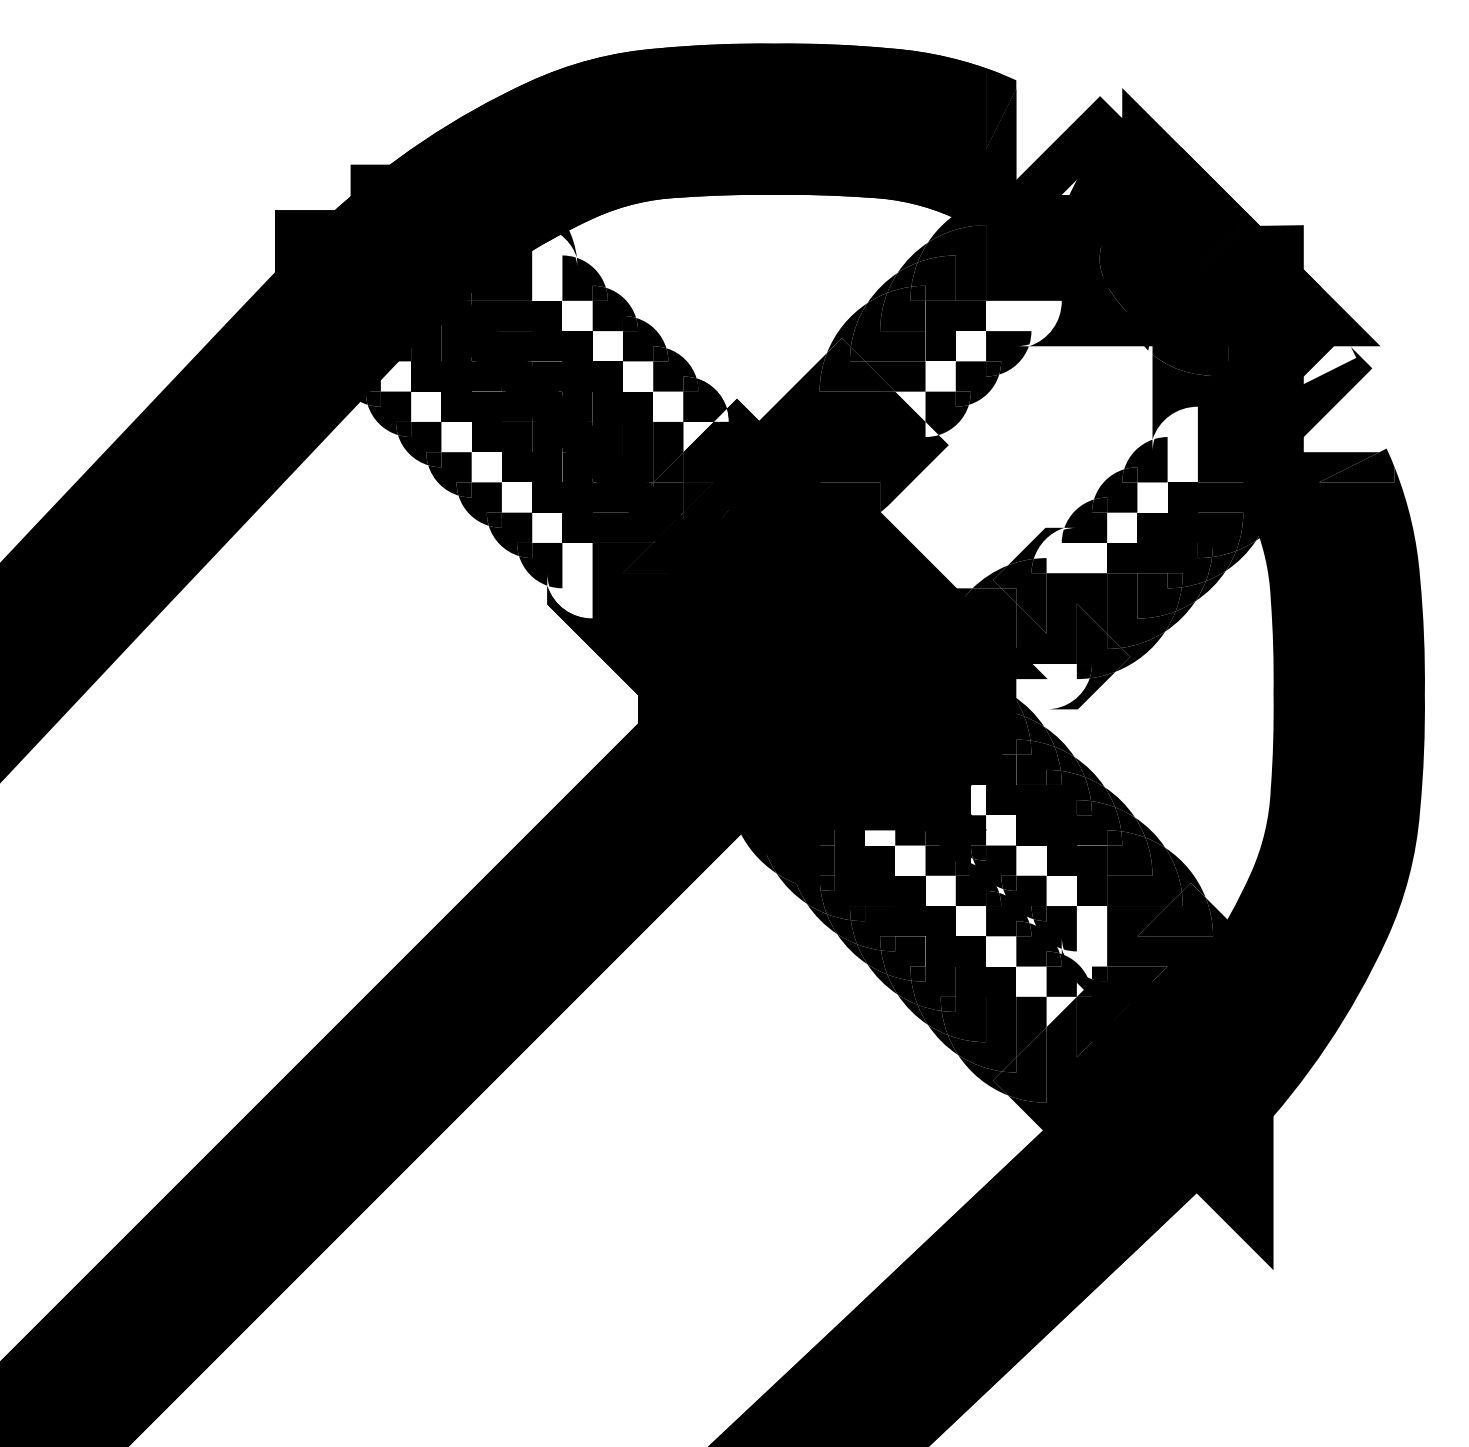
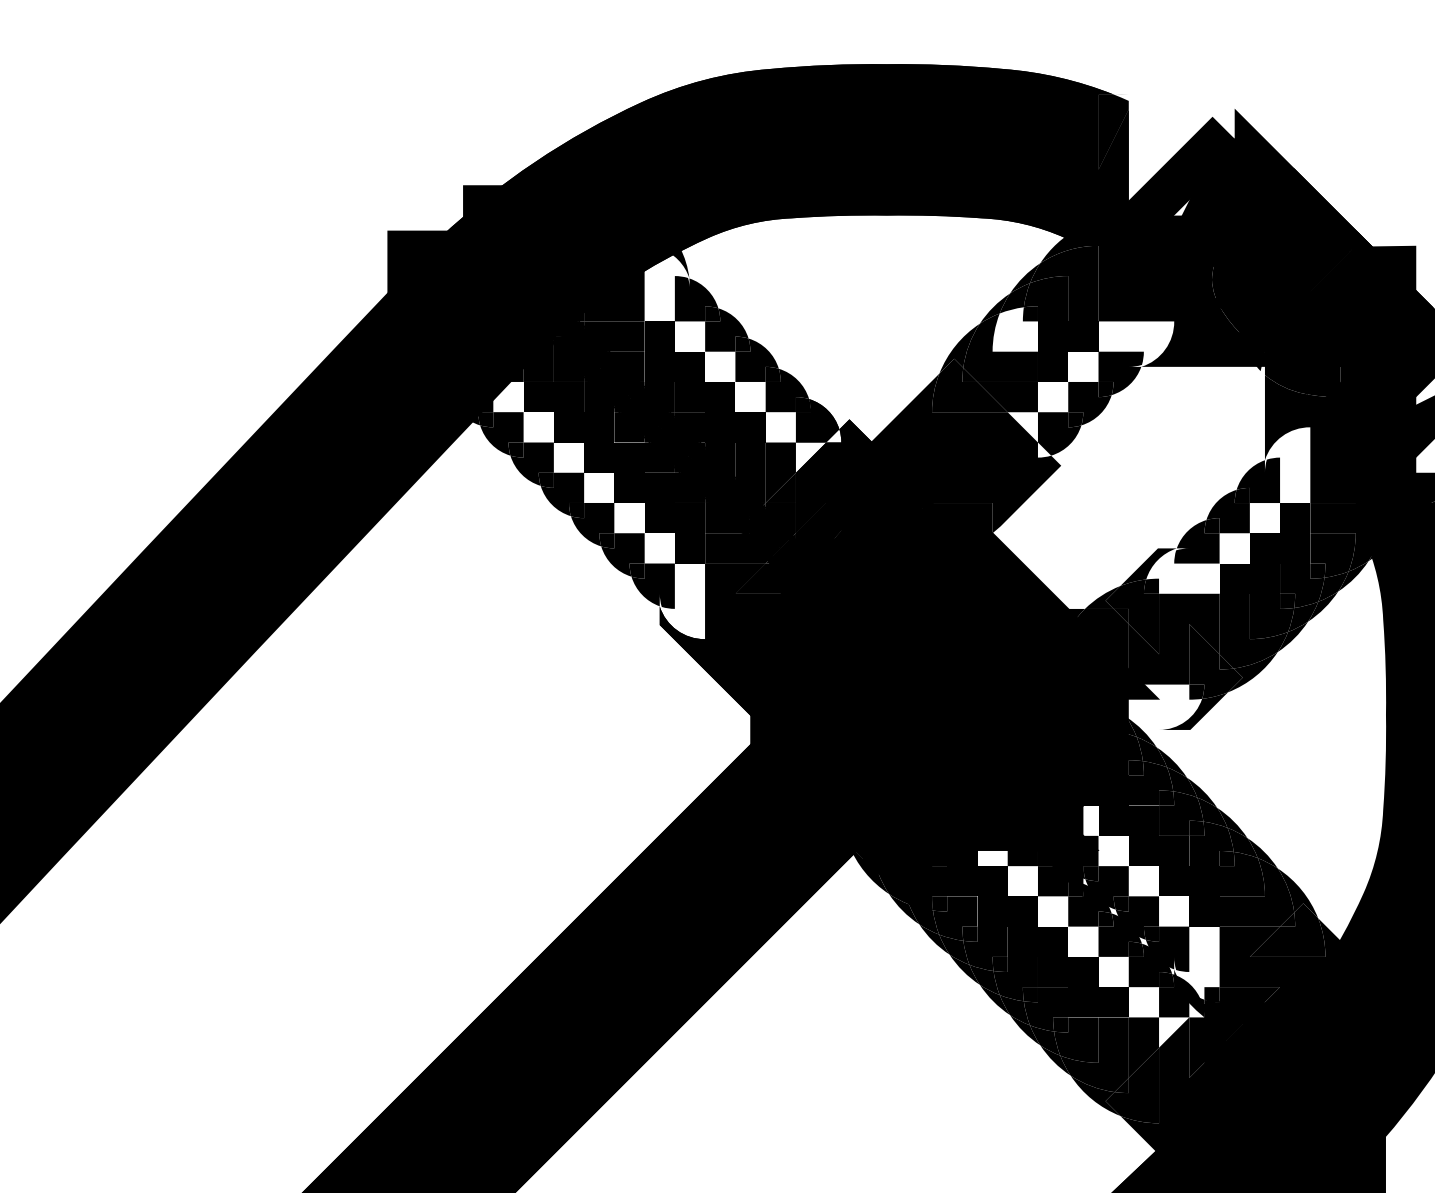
fill: (902, 308) -> (1014, 329), removed
fill: (1083, 989) -> (1195, 1010), removed

